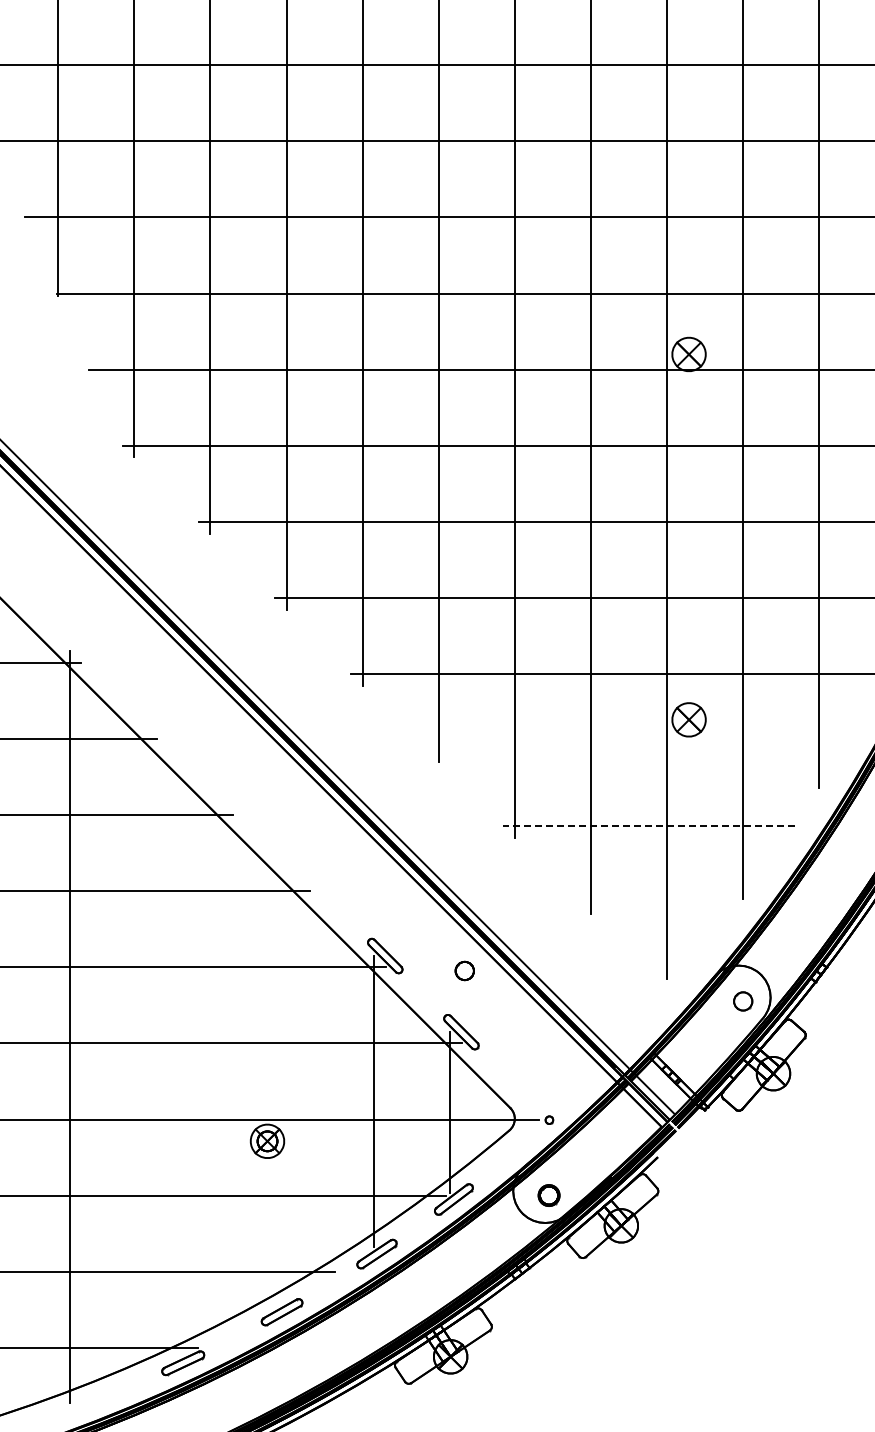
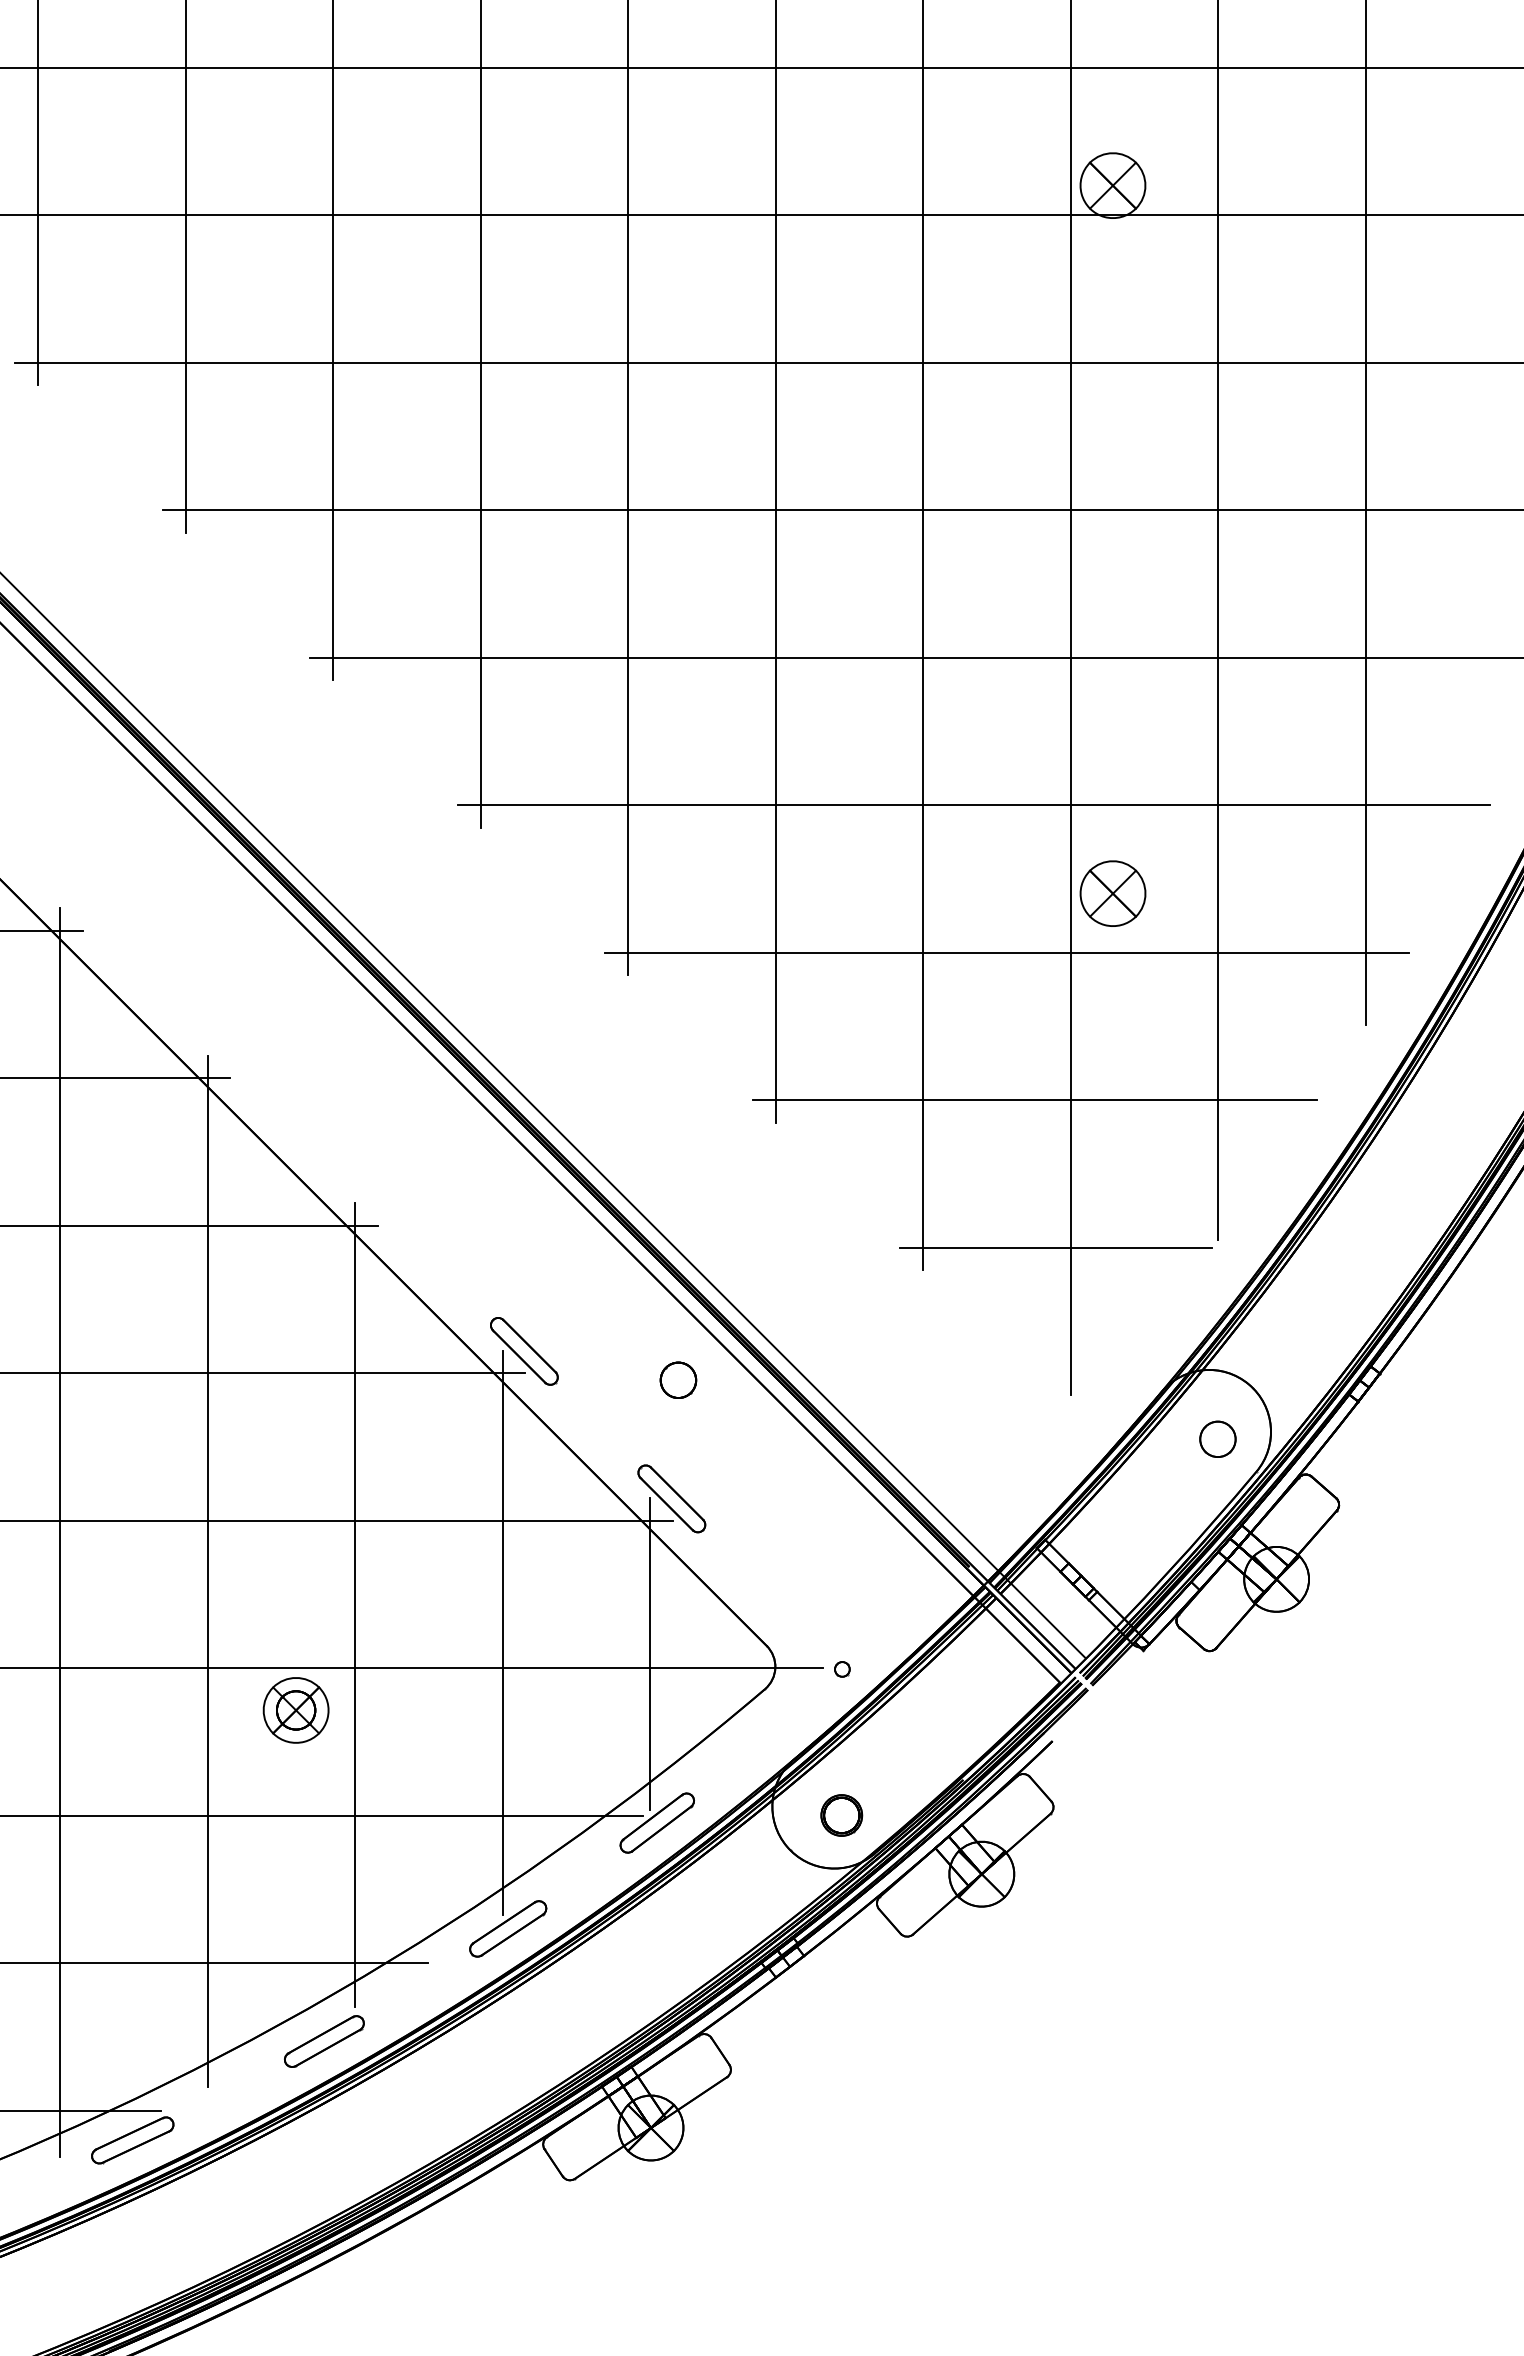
line: (634, 750) -> (1007, 953), added
line: (648, 826) -> (1034, 1100), dashed -> solid
line: (659, 902) -> (1055, 1247), added
line: (145, 1049) -> (59, 1532), added
line: (221, 1069) -> (206, 1571), added
line: (297, 1086) -> (354, 1604), added

